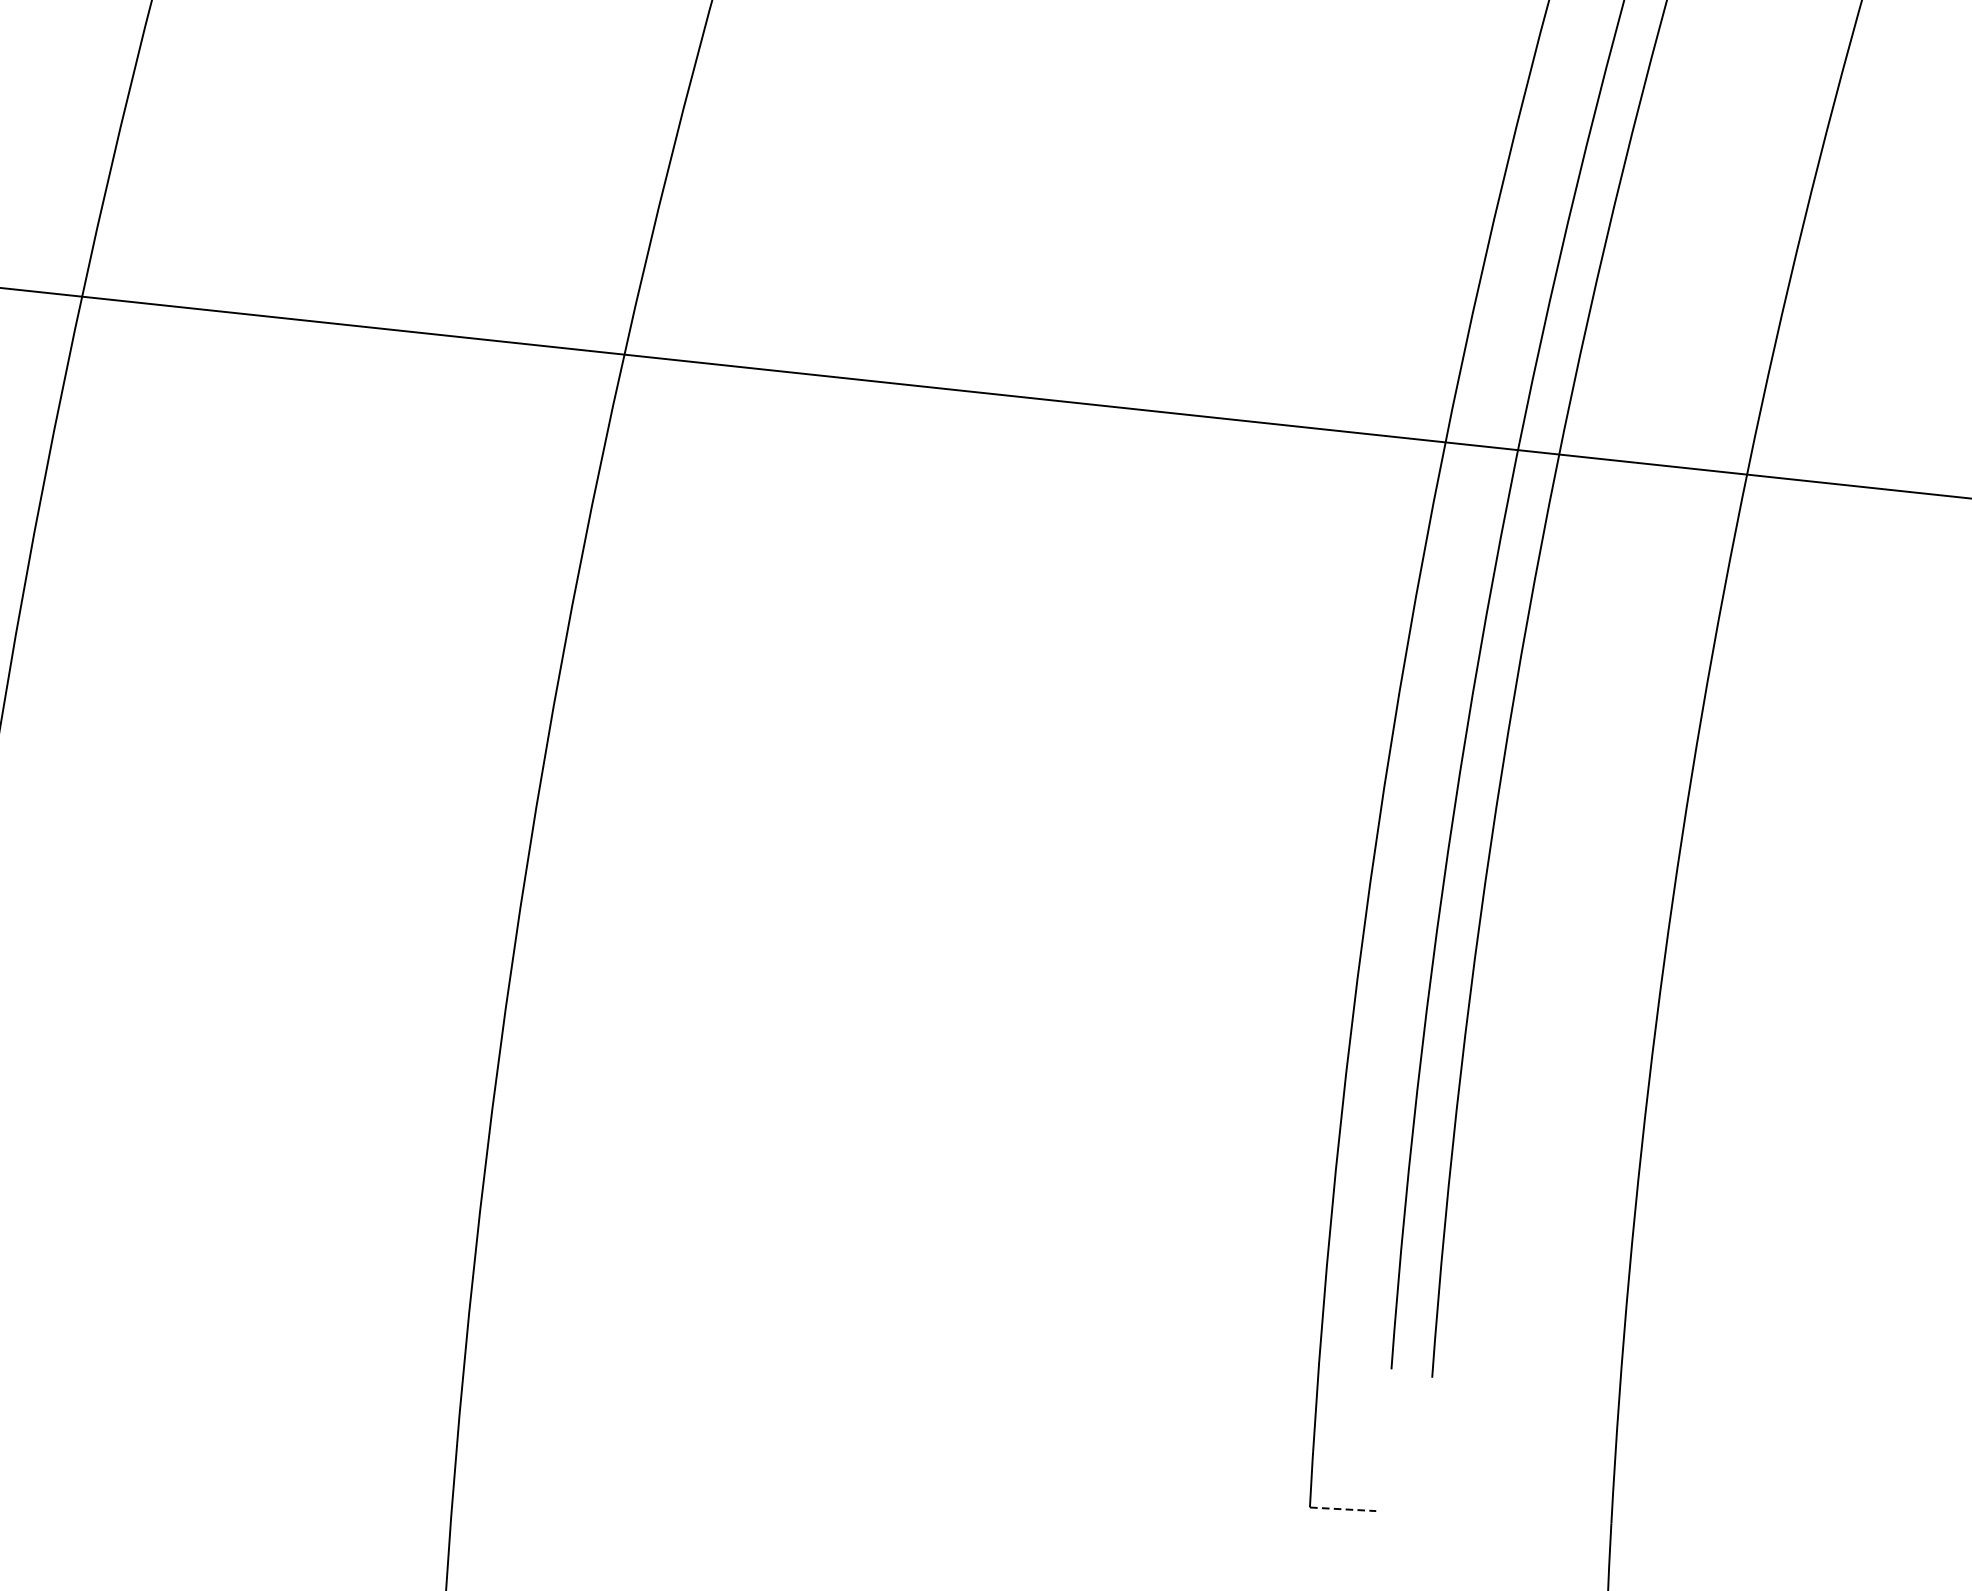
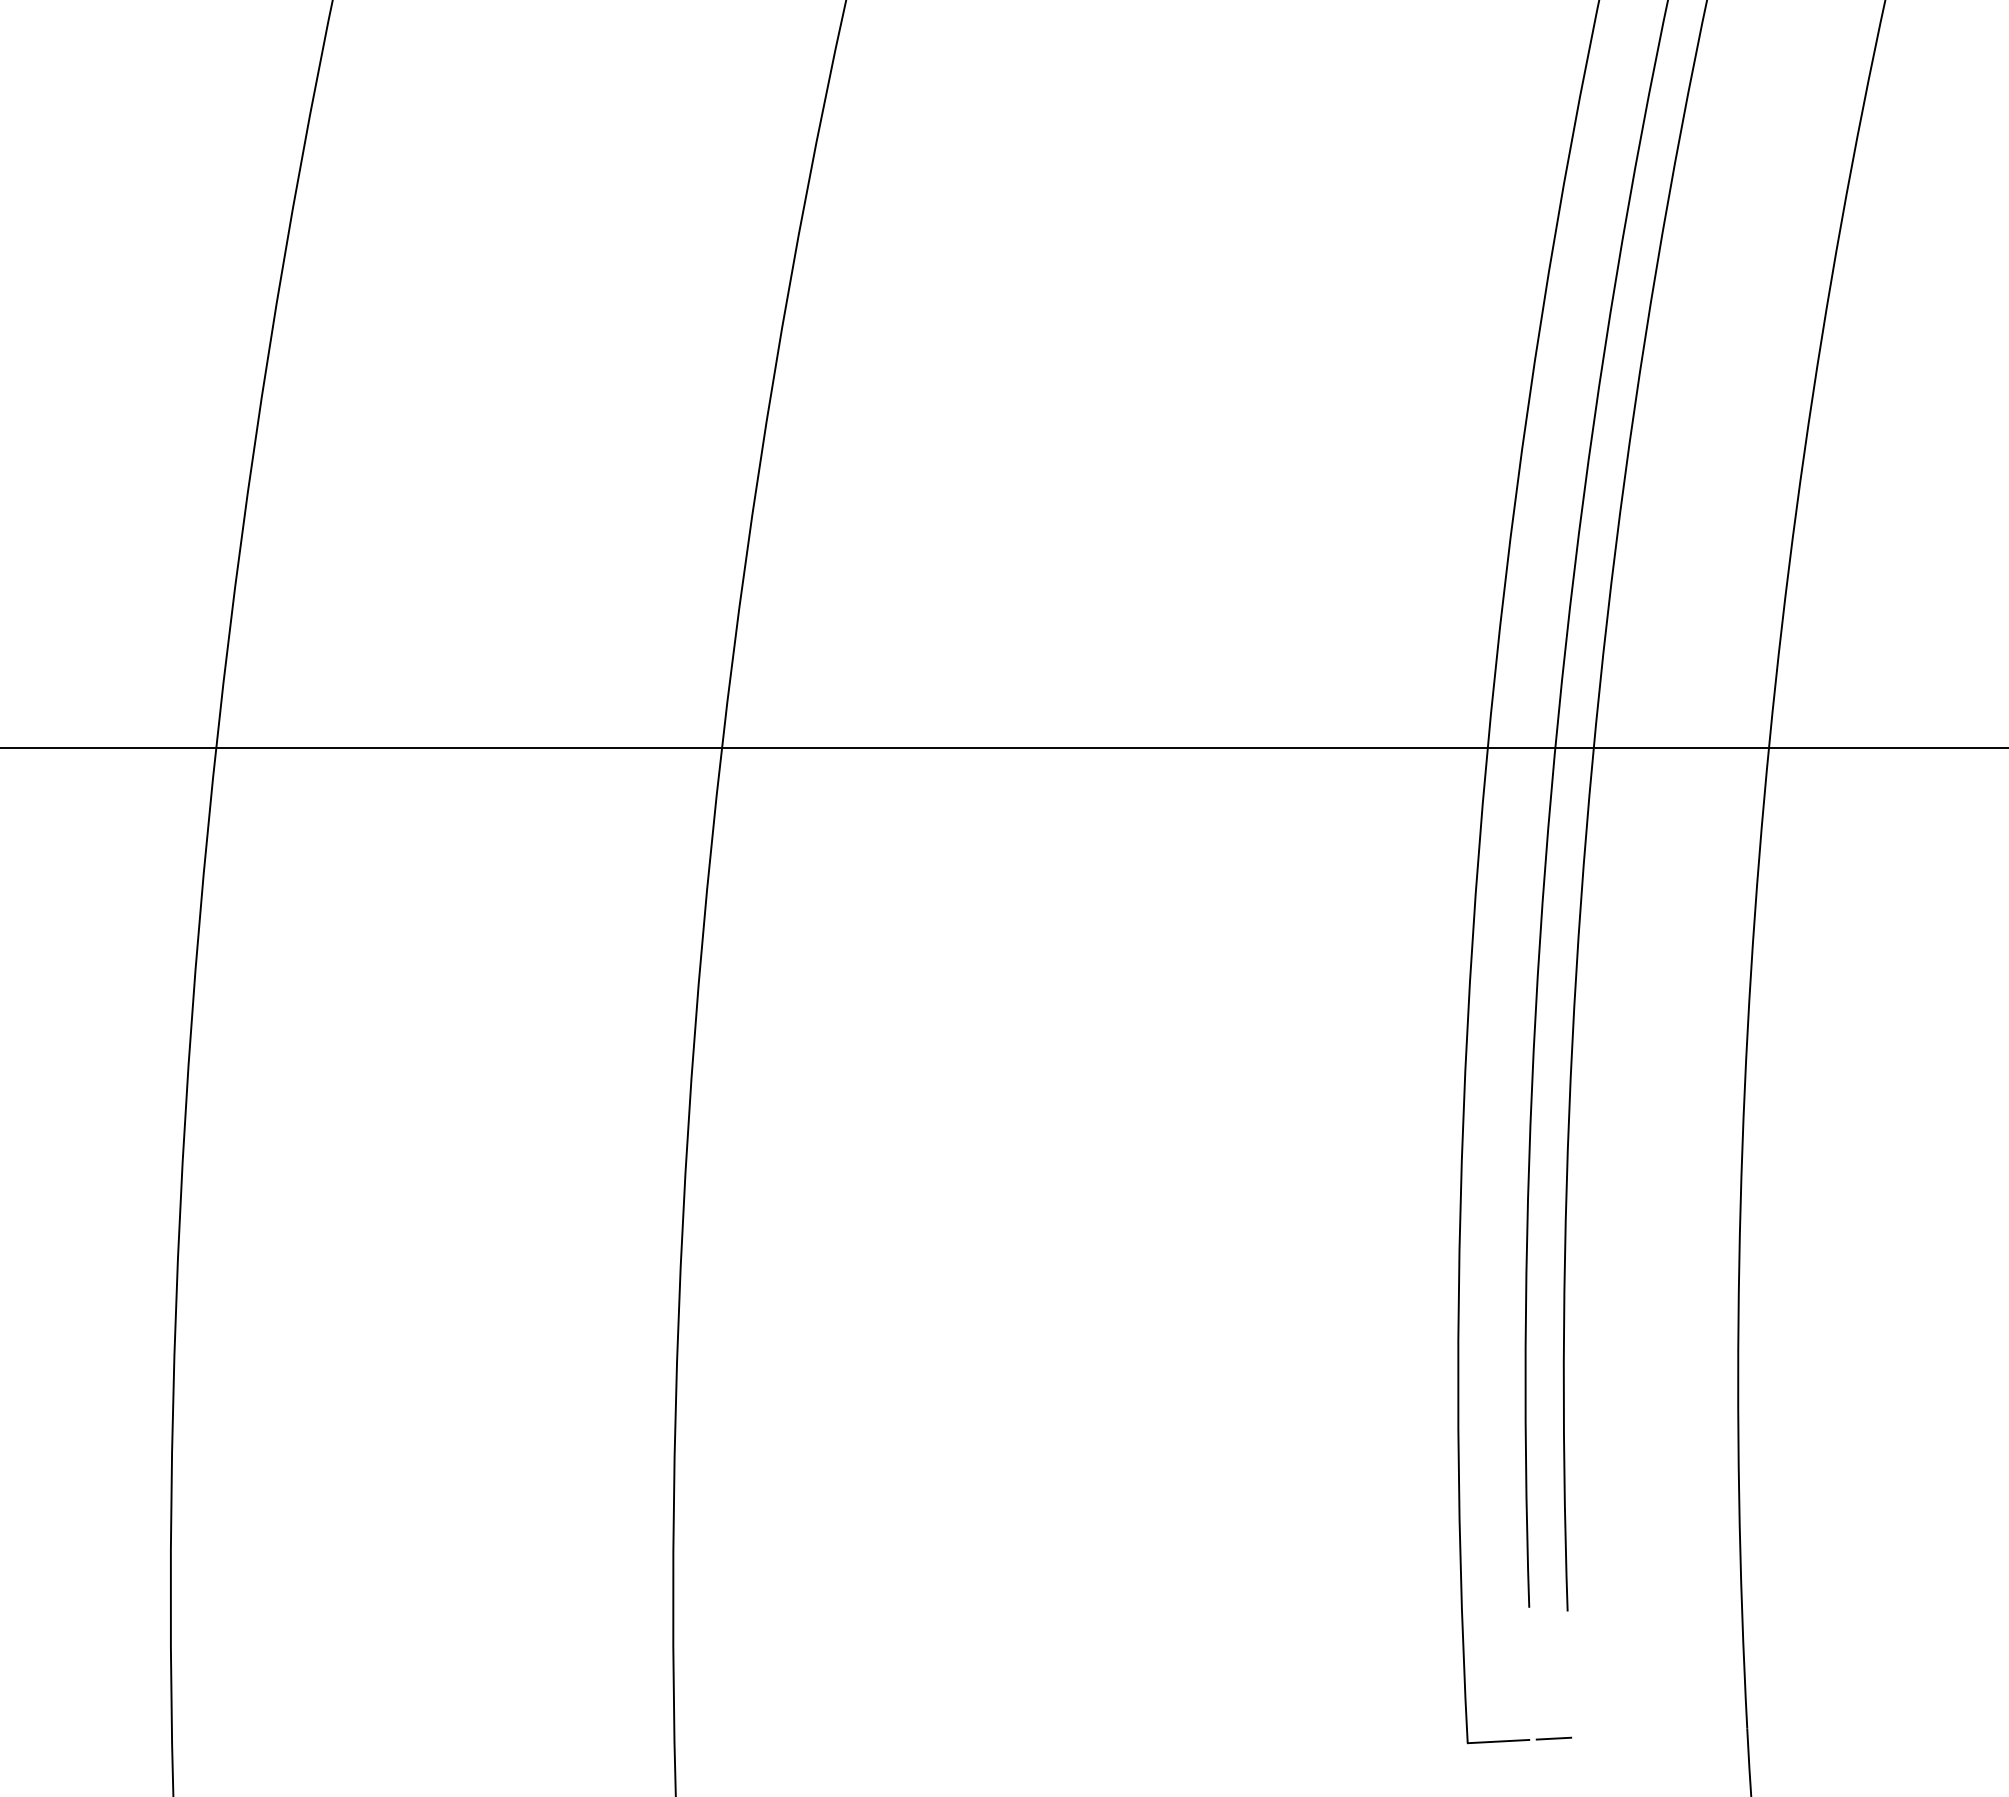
line: (1343, 1509) -> (1498, 1741), dashed -> solid
line: (1402, 1512) -> (1553, 1738), added

